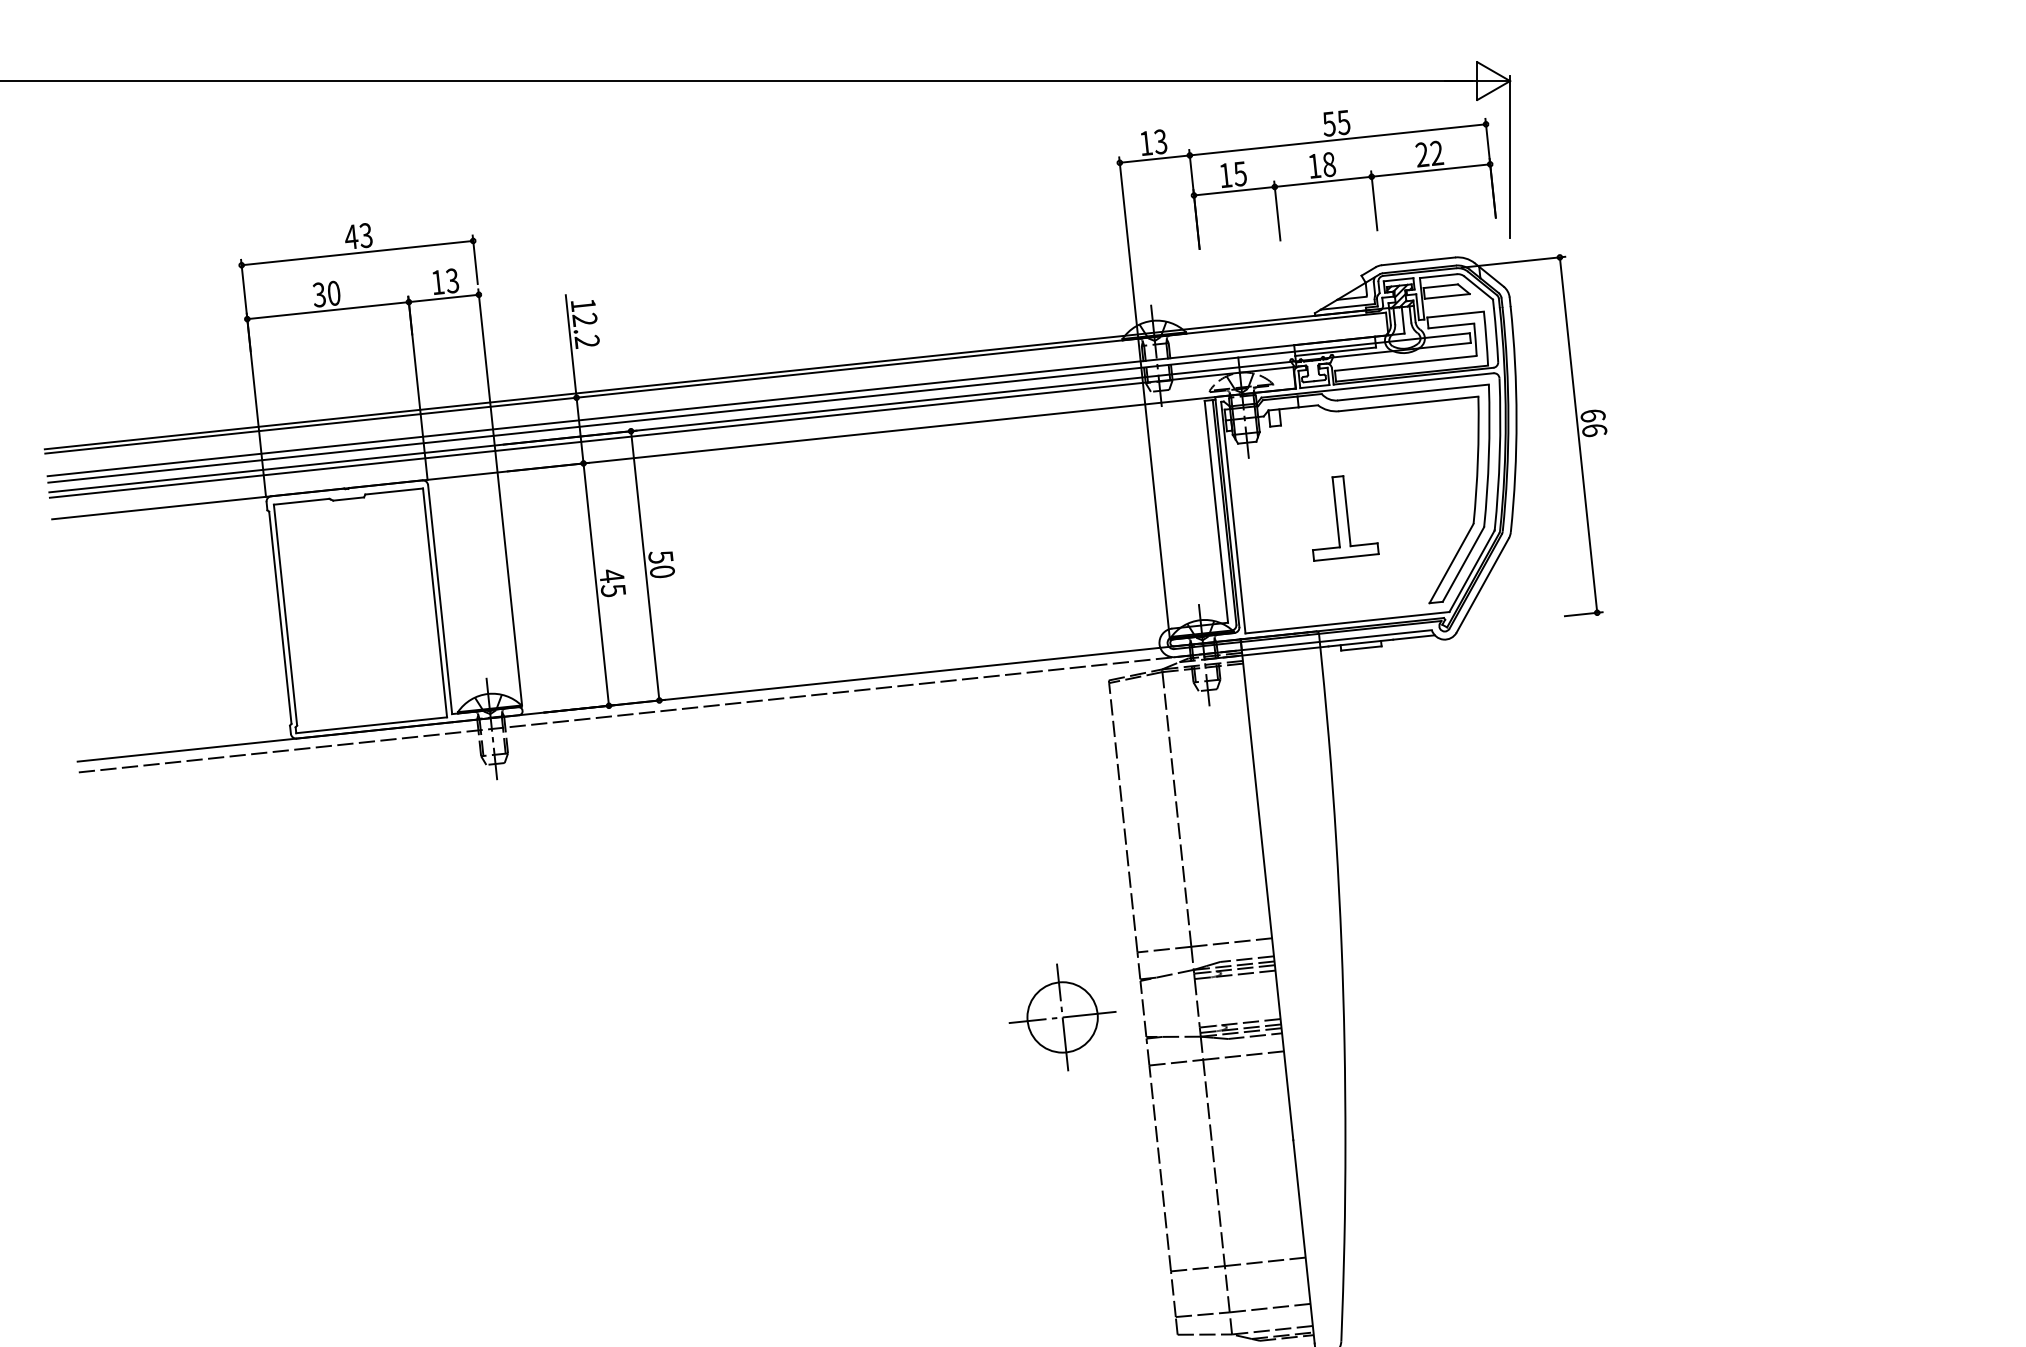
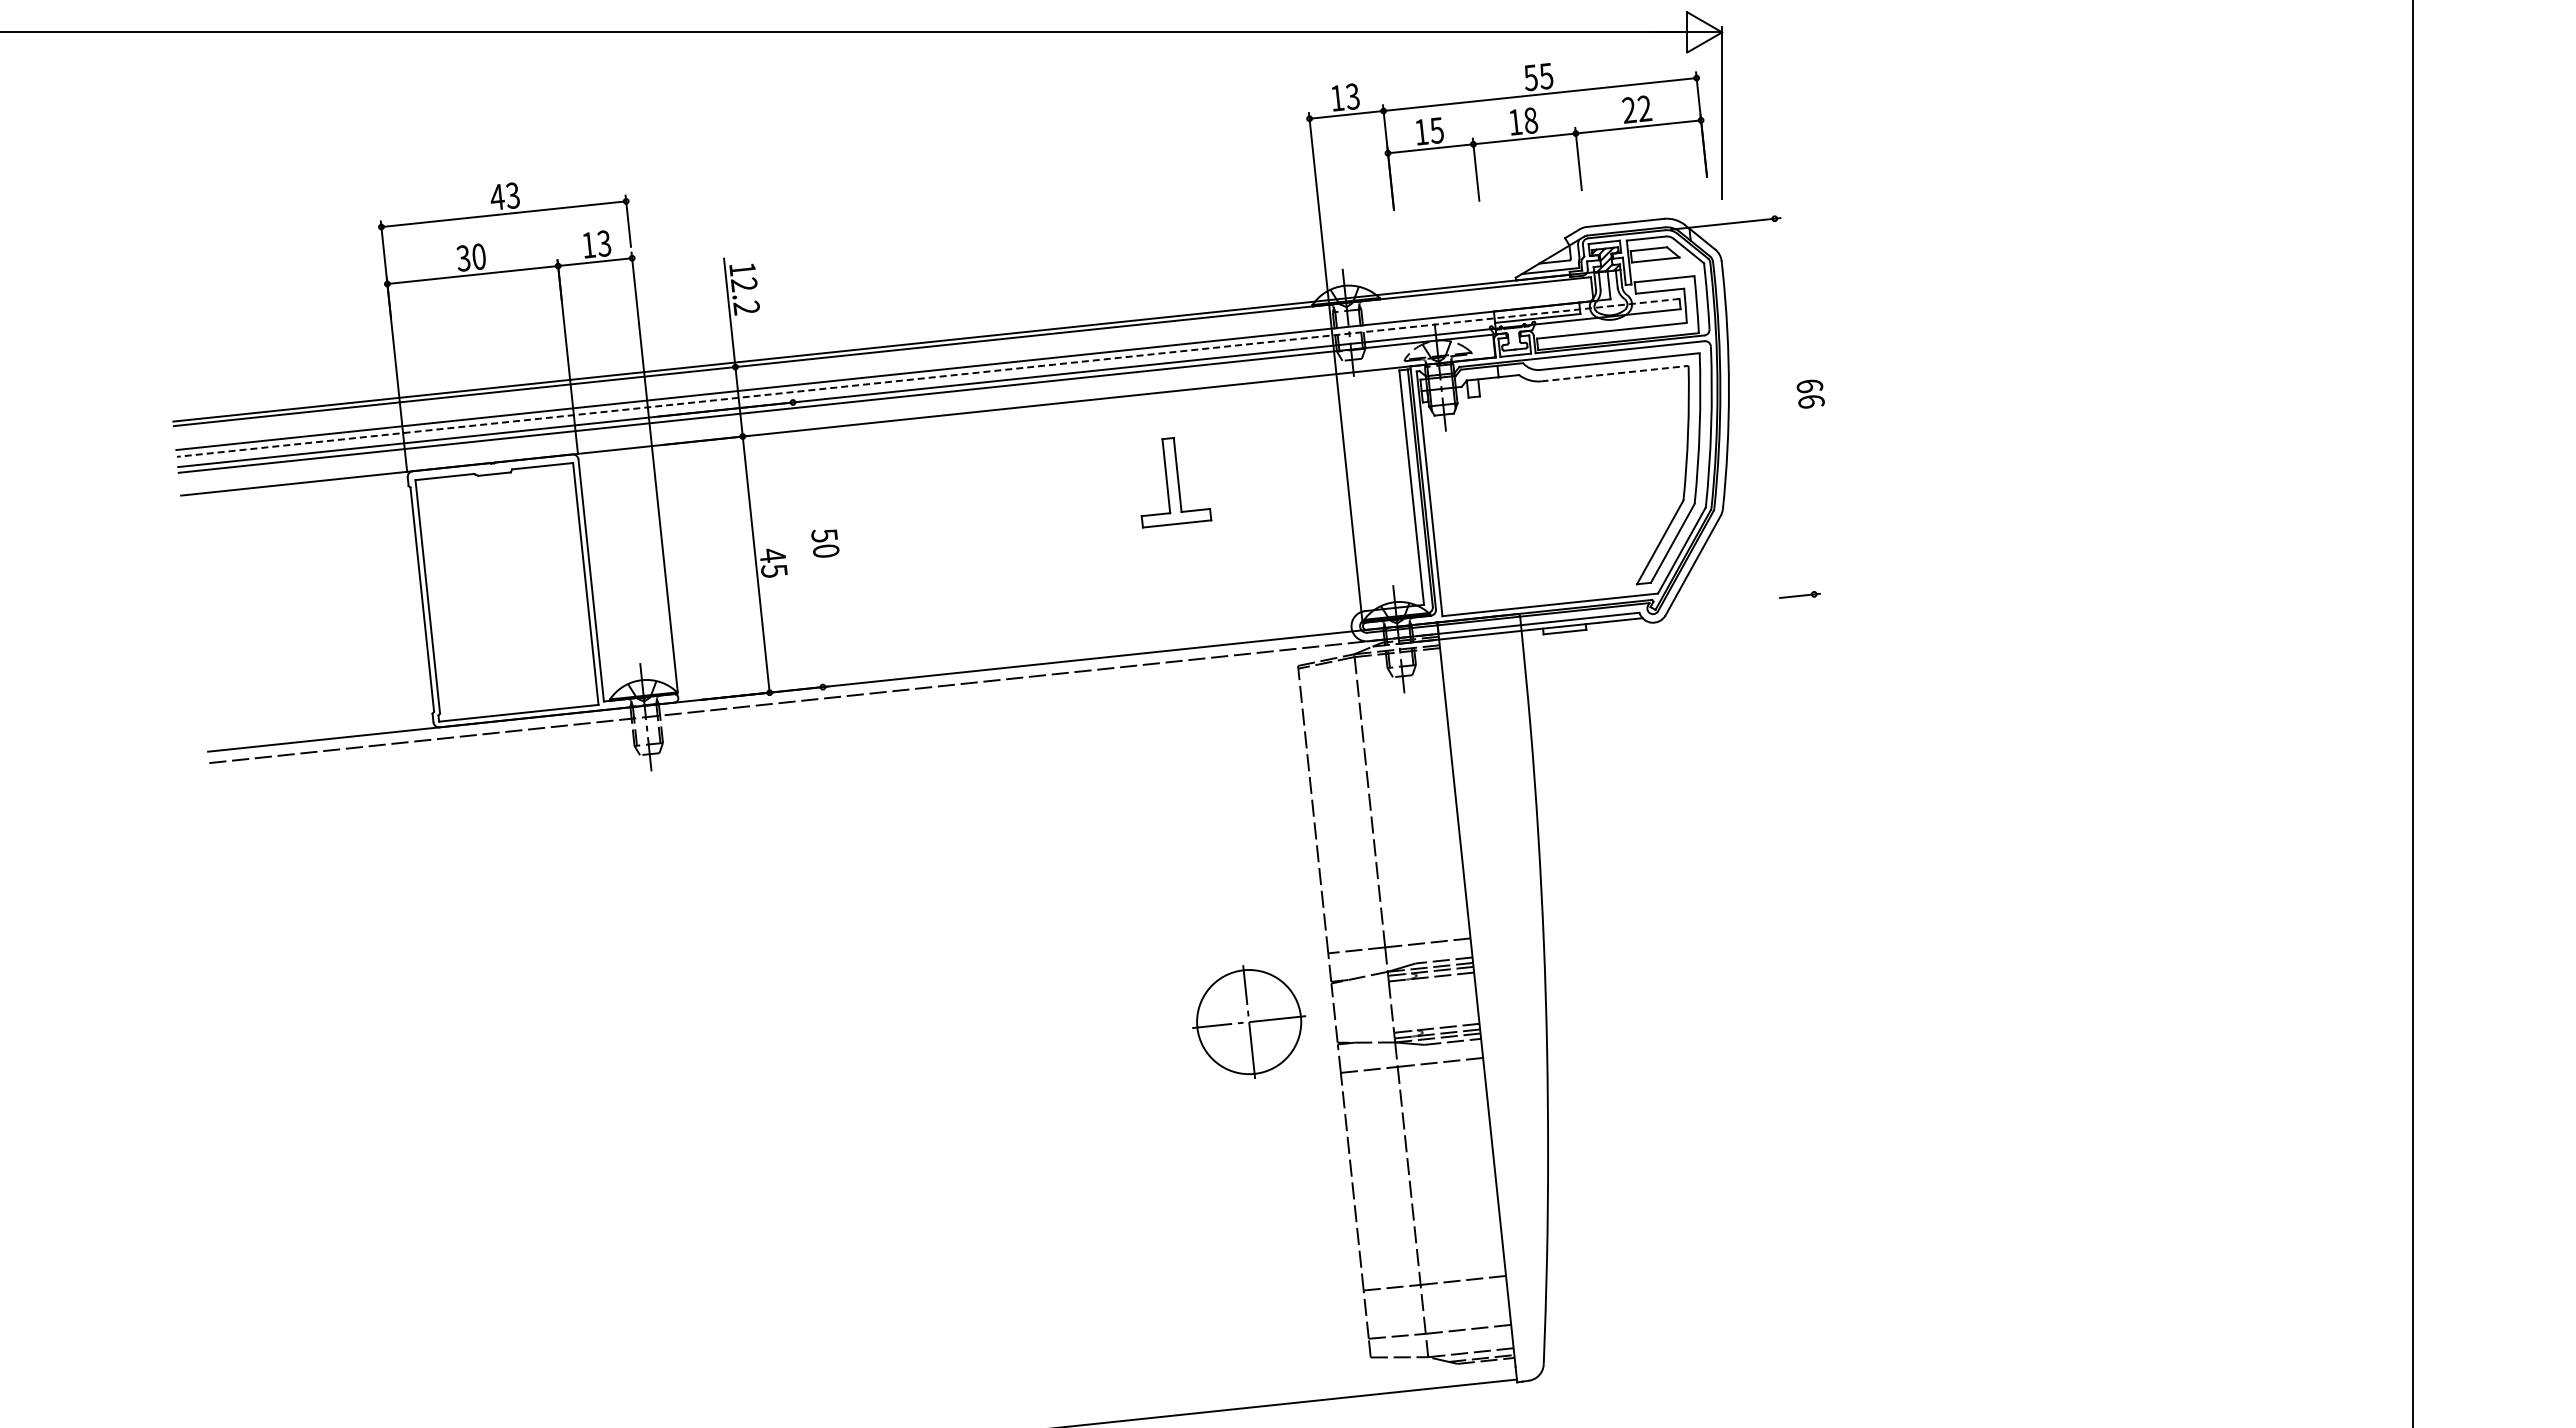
line: (1409, 403) -> (1615, 373), solid -> dashed
line: (758, 407) -> (927, 377), solid -> dashed
line: (1578, 435) -> (1794, 406), removed
part: (1345, 518) -> (1176, 482), moved
line: (644, 565) -> (807, 544), removed
circle: (1062, 1016) -> (1248, 1021), size x1.4

